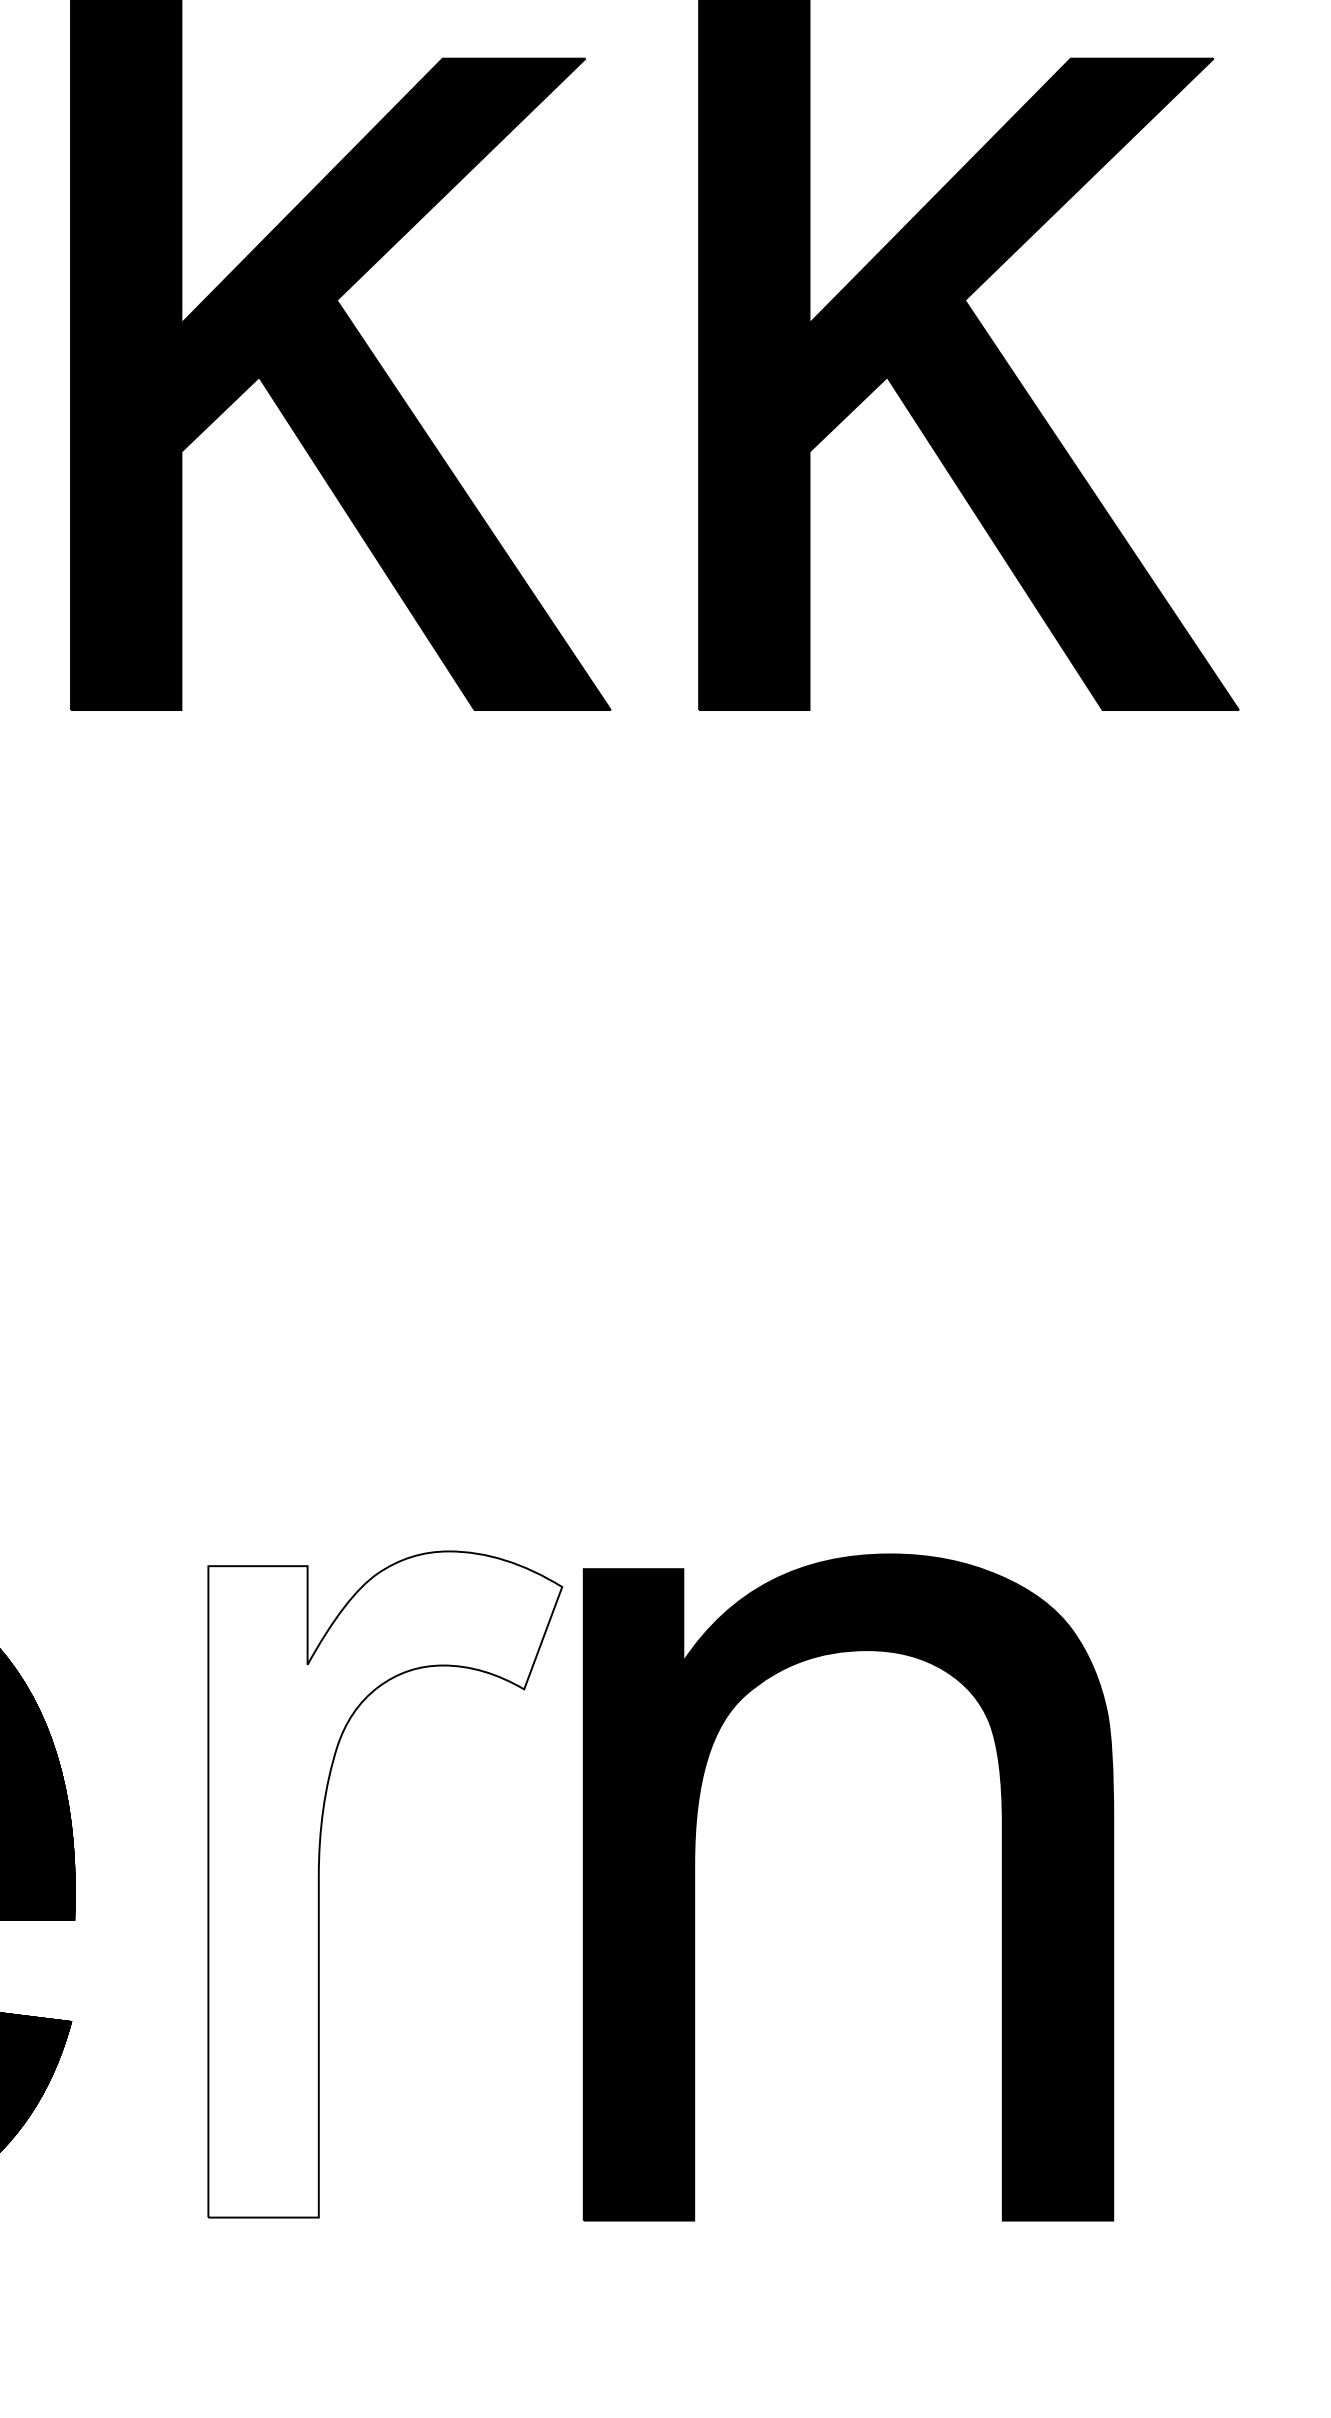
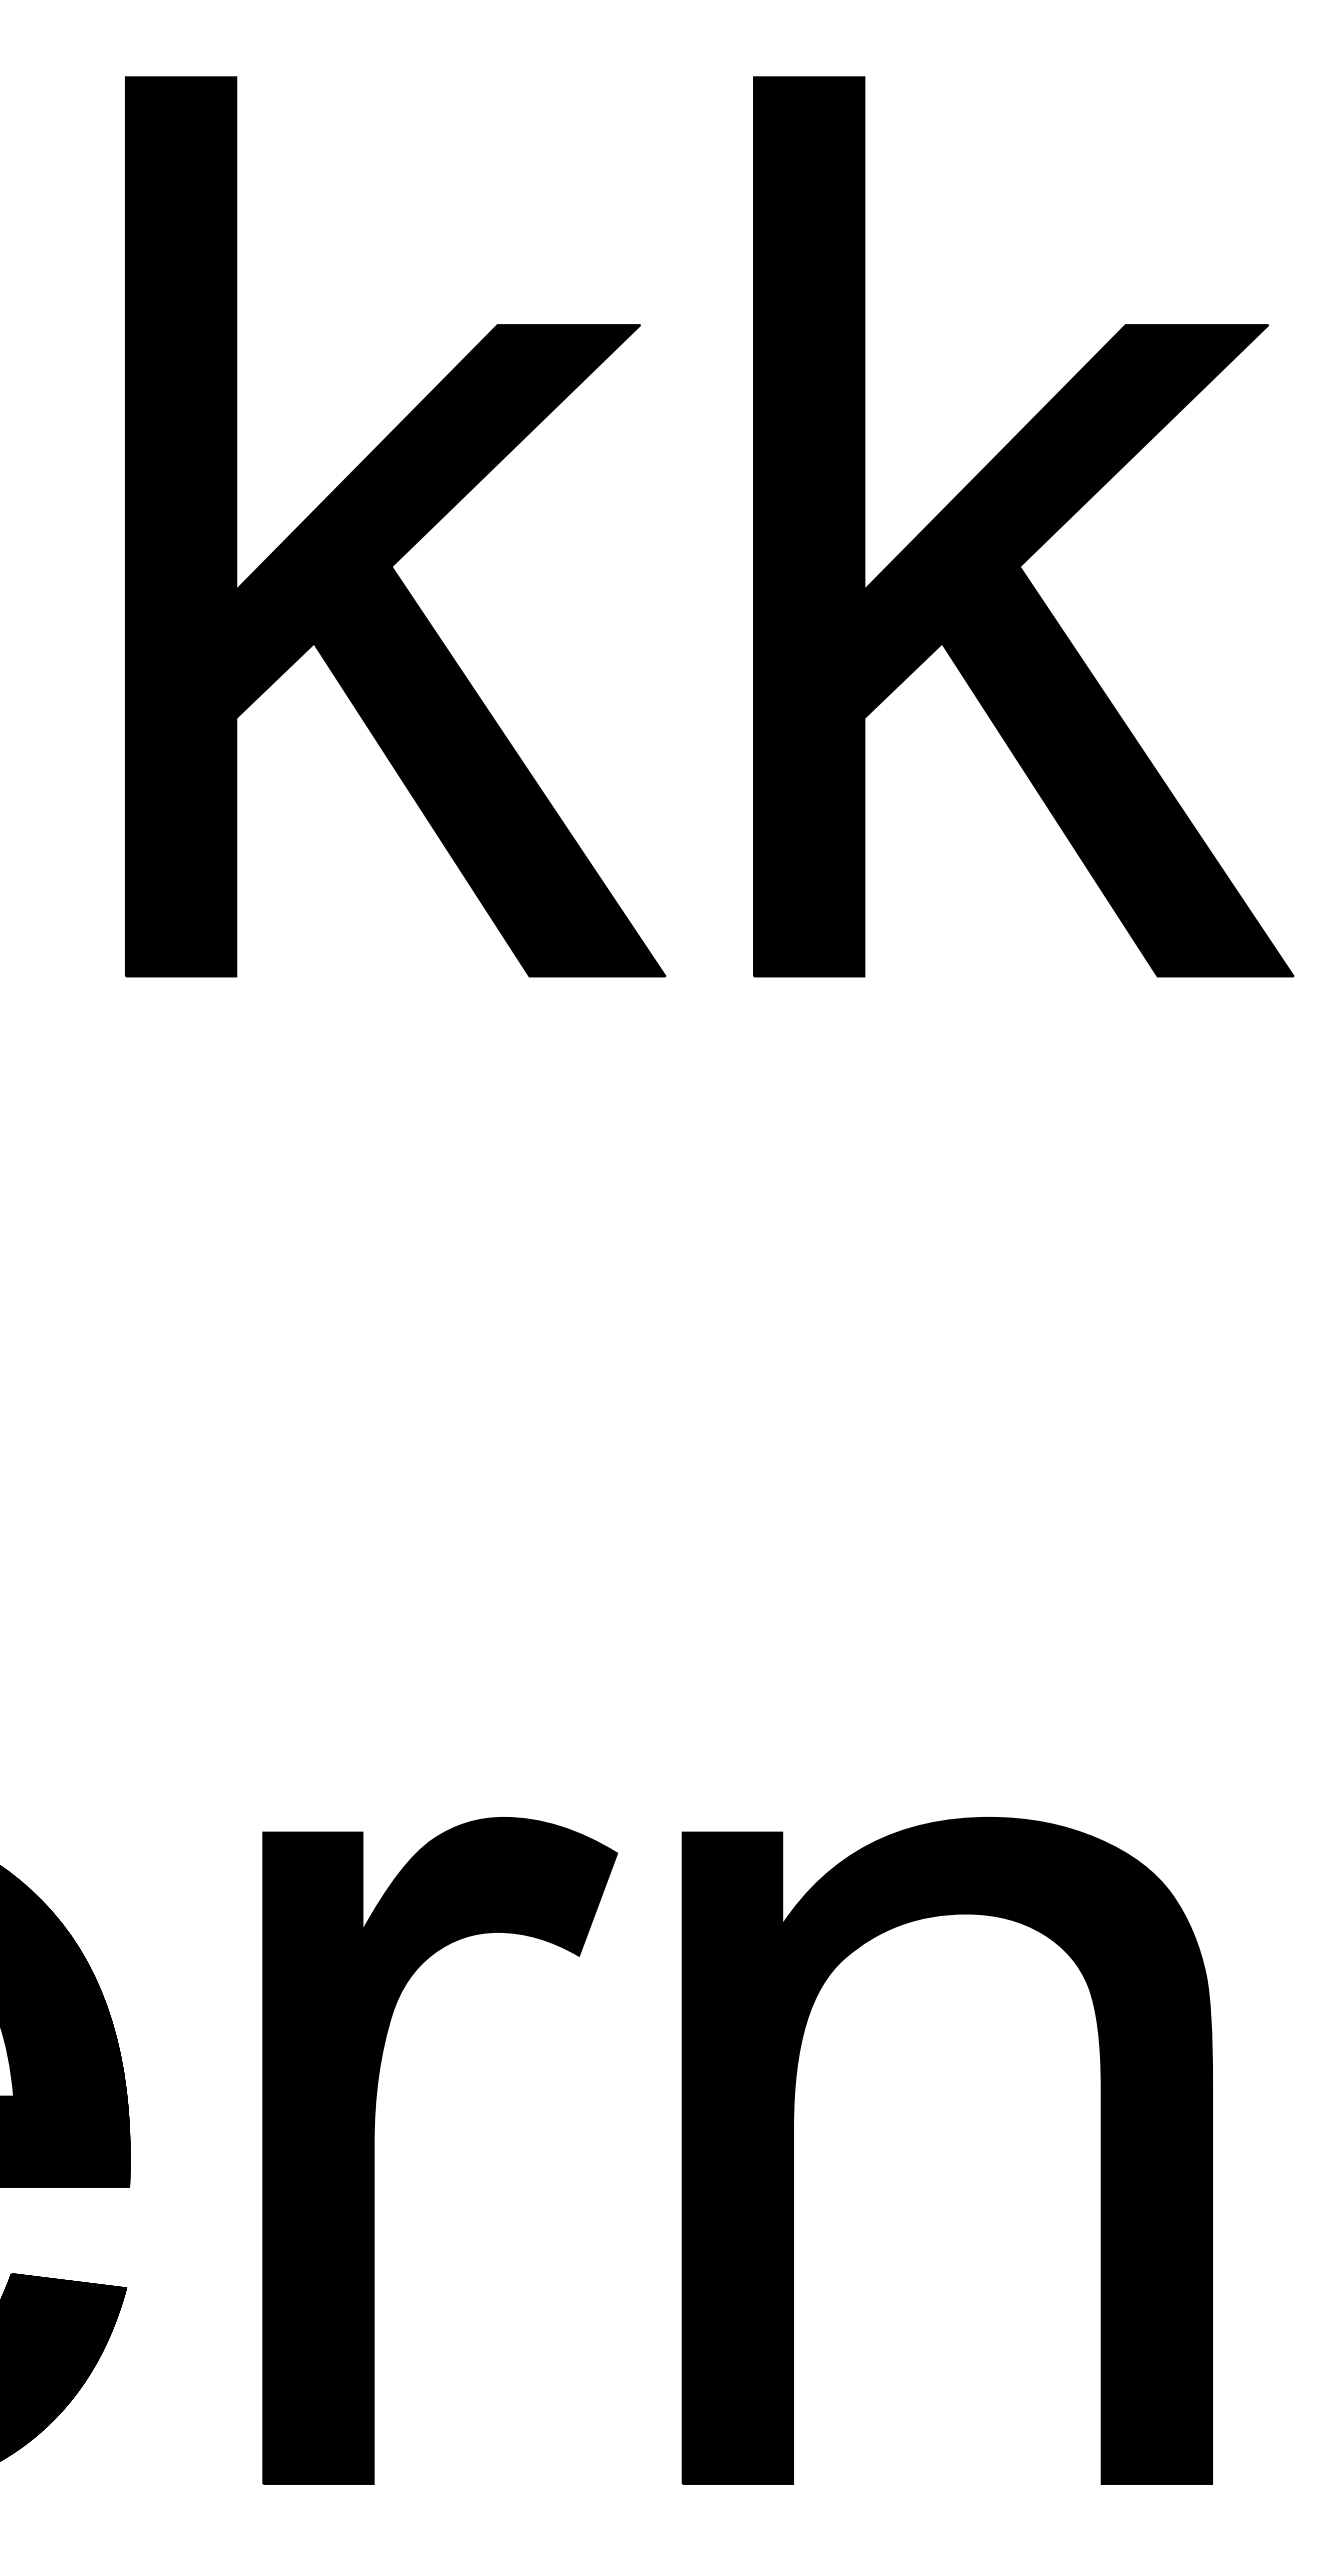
fill: (385, 1884) -> (440, 2150), added
part: (694, 1887) -> (793, 2150), moved

